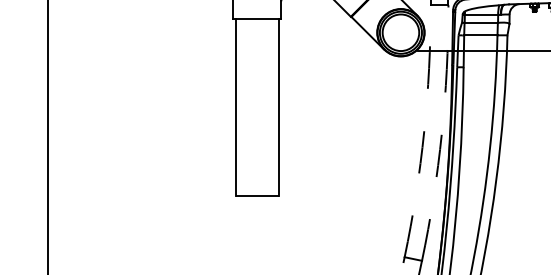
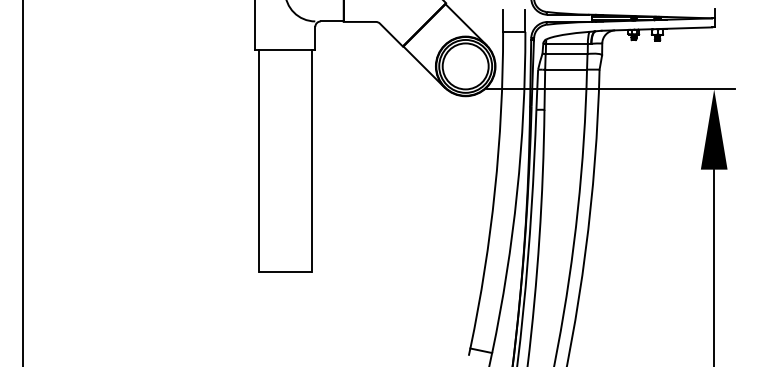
arc: (423, 132) -> (494, 191), dashed -> solid
arc: (442, 133) -> (517, 193), dashed -> solid

